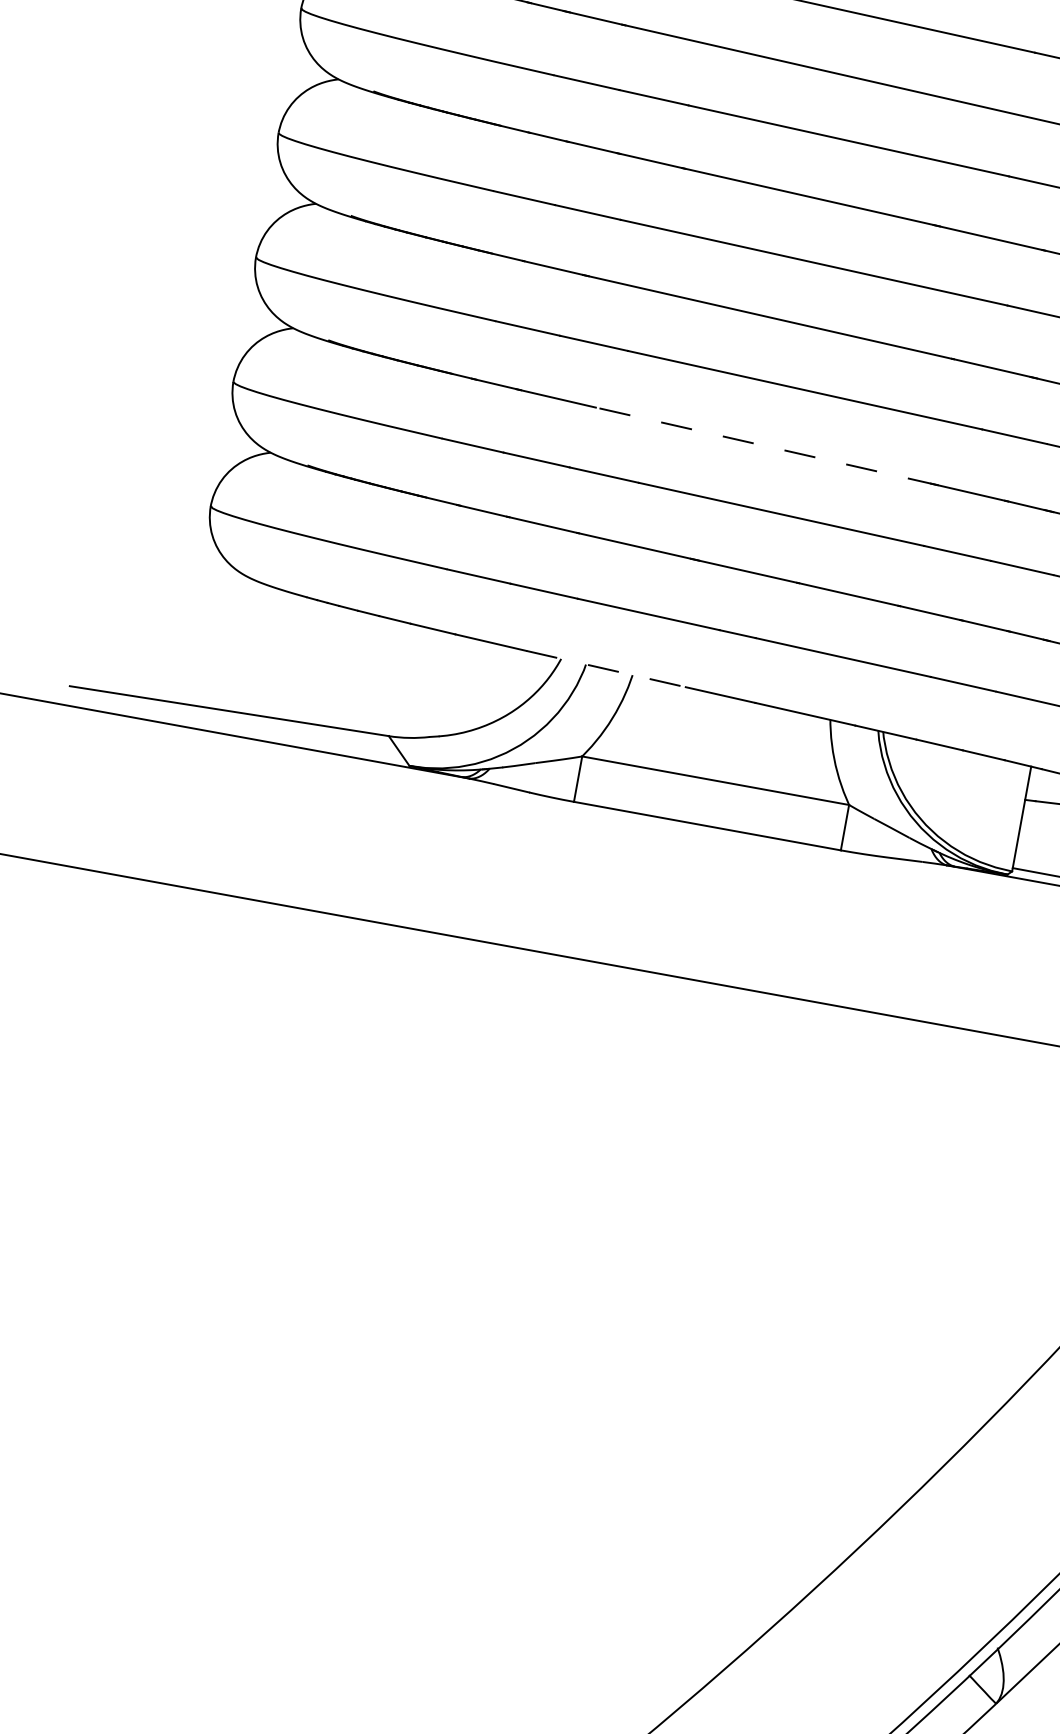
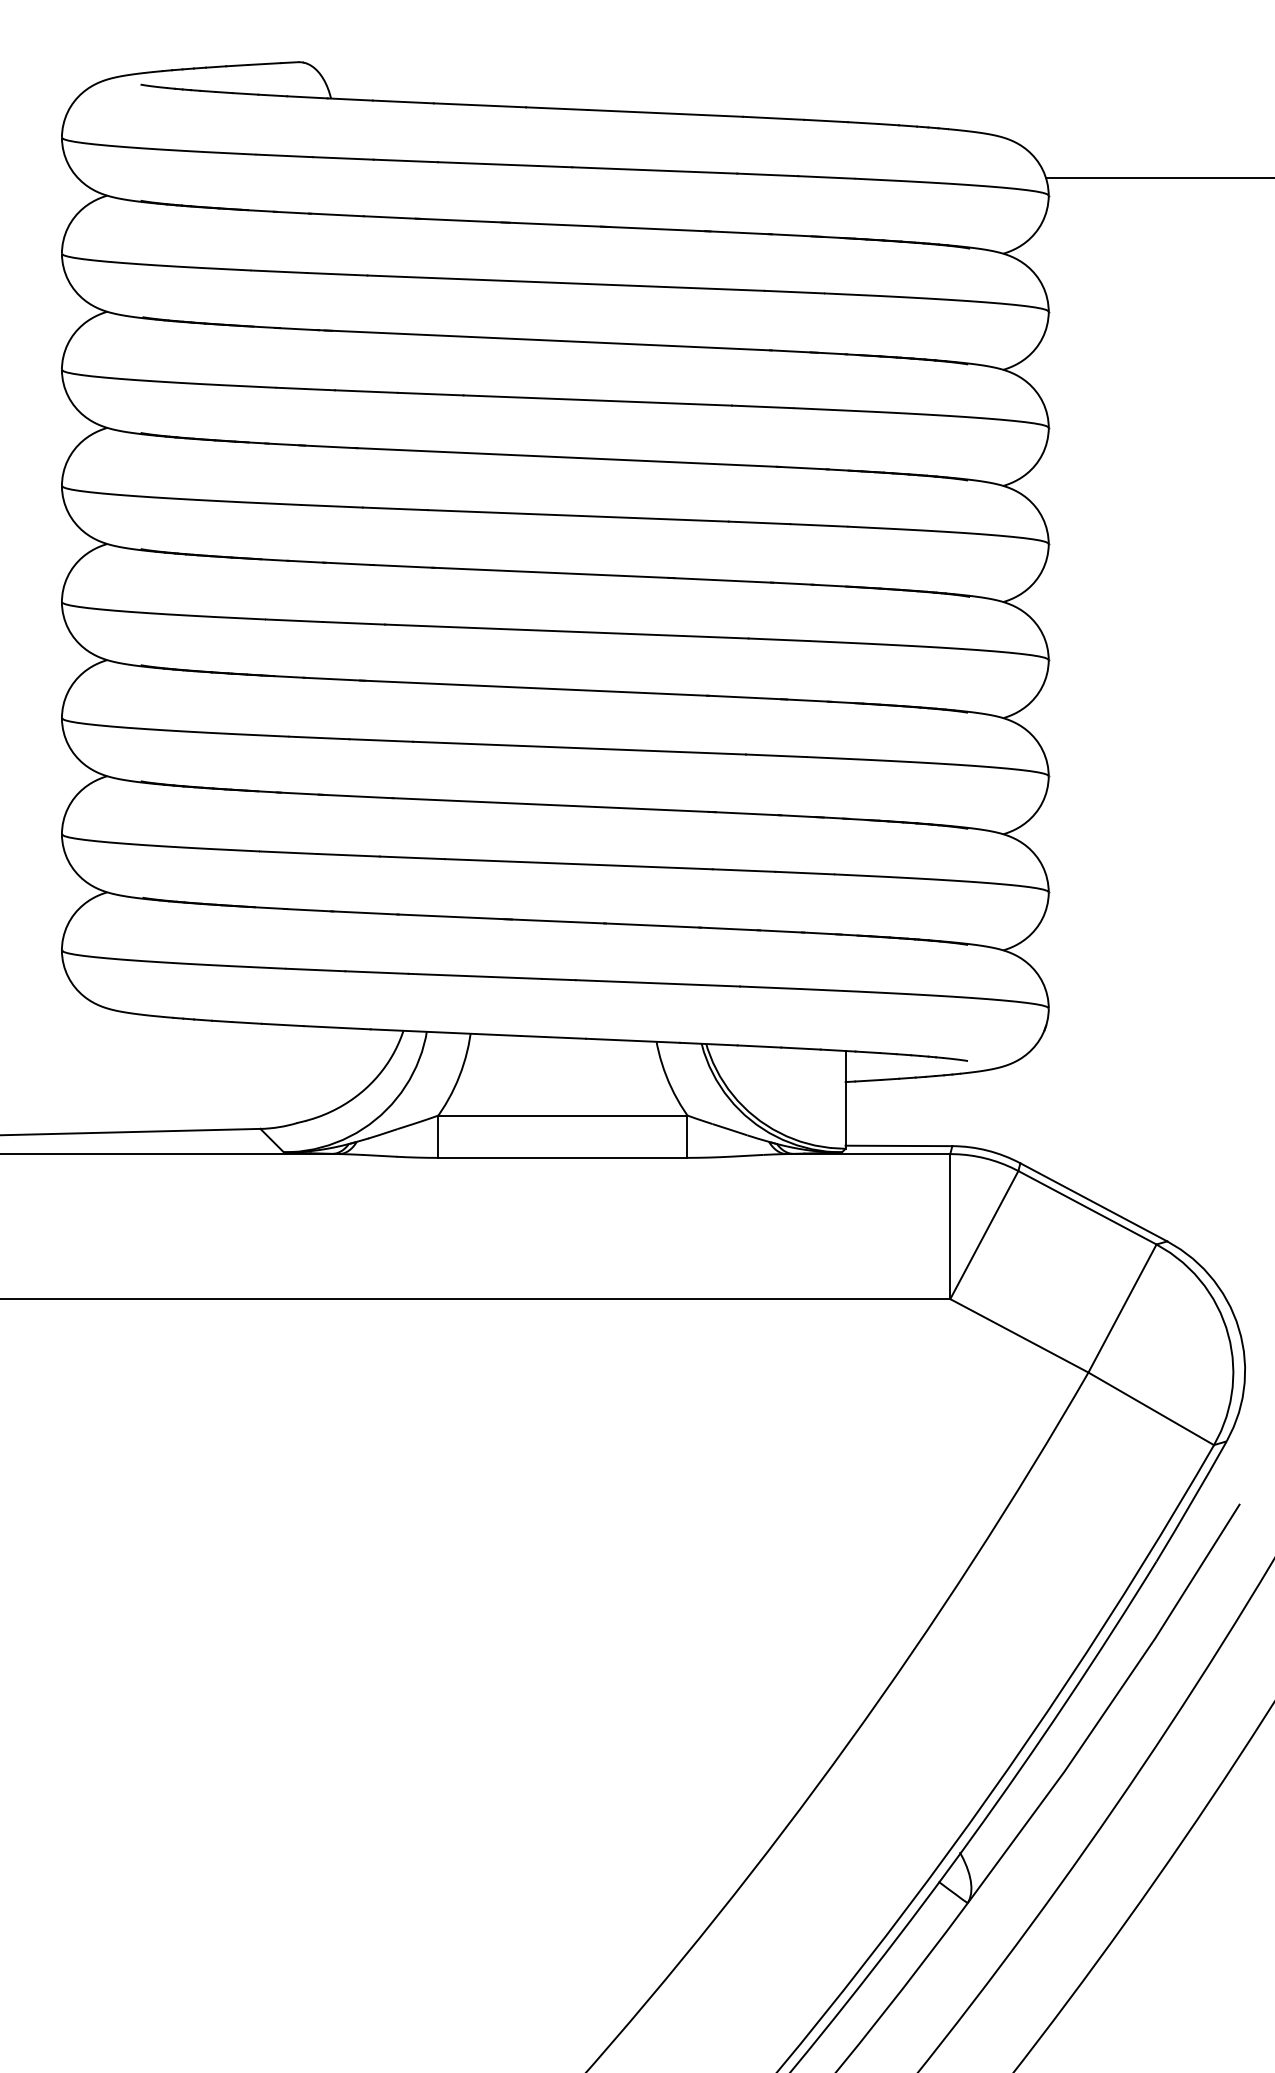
line: (767, 446) -> (554, 805), dashed -> solid
line: (607, 669) -> (446, 1032), dashed -> solid

